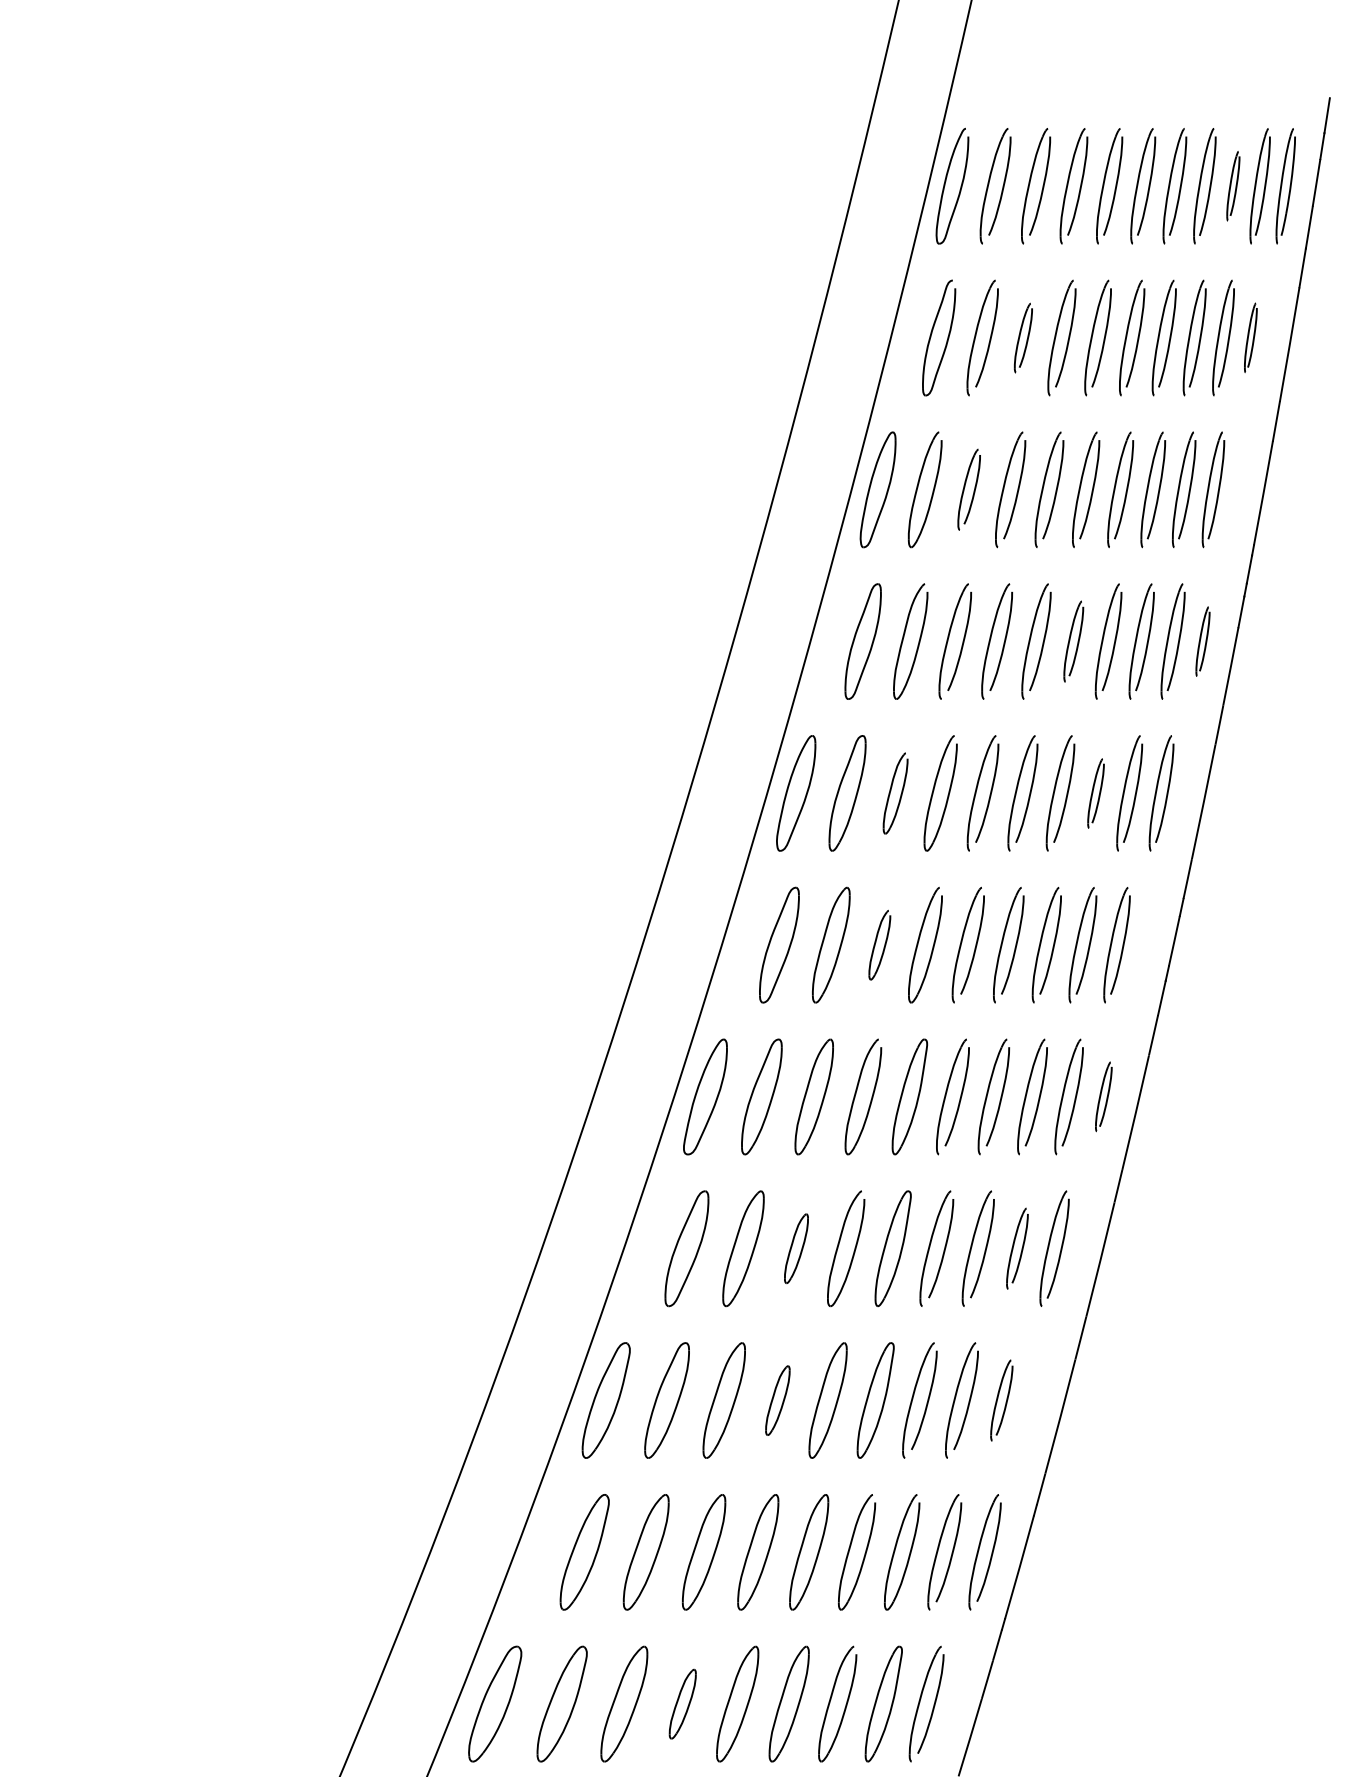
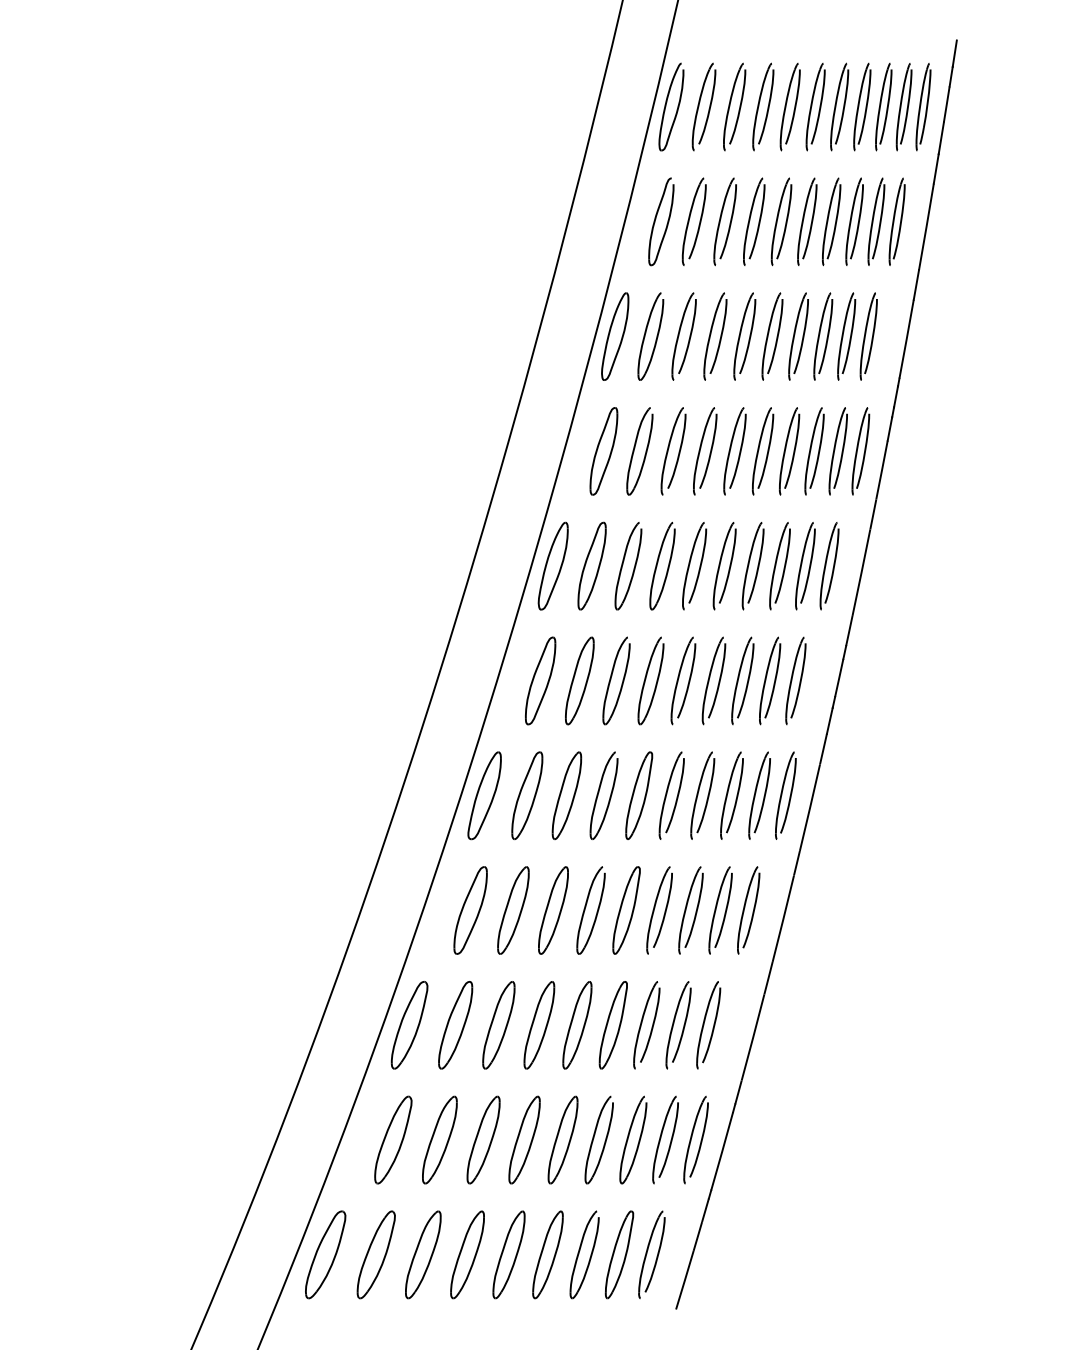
part: (1232, 185) -> (883, 106), size x1.67
part: (1022, 337) -> (724, 221), size x1.67
part: (1250, 337) -> (896, 221), size x1.67
part: (968, 489) -> (683, 336), size x1.43
part: (1074, 641) -> (763, 451), size x1.43
part: (1202, 641) -> (860, 451), size x1.67
part: (895, 793) -> (628, 566), size x1.43
part: (1095, 793) -> (779, 566), size x1.67
part: (879, 944) -> (616, 680), size x1.67
part: (1103, 1096) -> (785, 795), size x1.67
part: (796, 1248) -> (553, 910), size x1.67
part: (1017, 1248) -> (720, 910), size x1.43
part: (777, 1400) -> (539, 1025), size x1.67
part: (1001, 1400) -> (708, 1025), size x1.43
part: (682, 1703) -> (467, 1254), size x1.67

